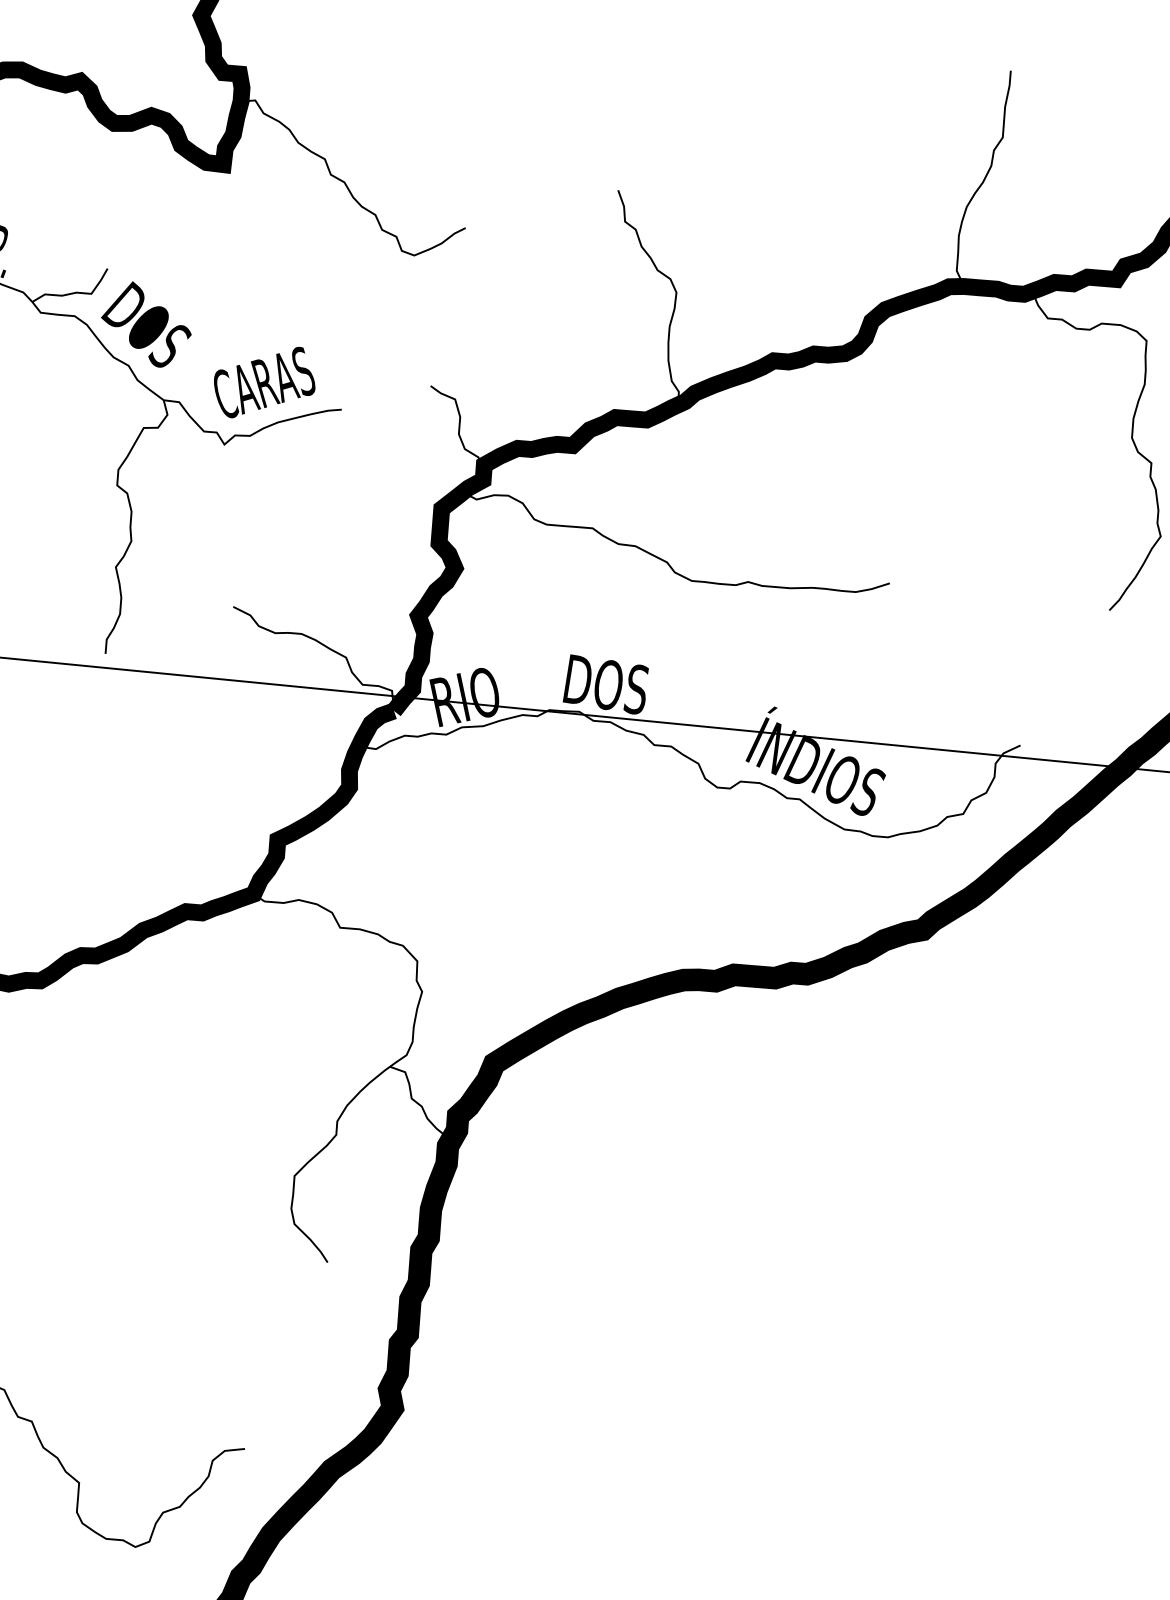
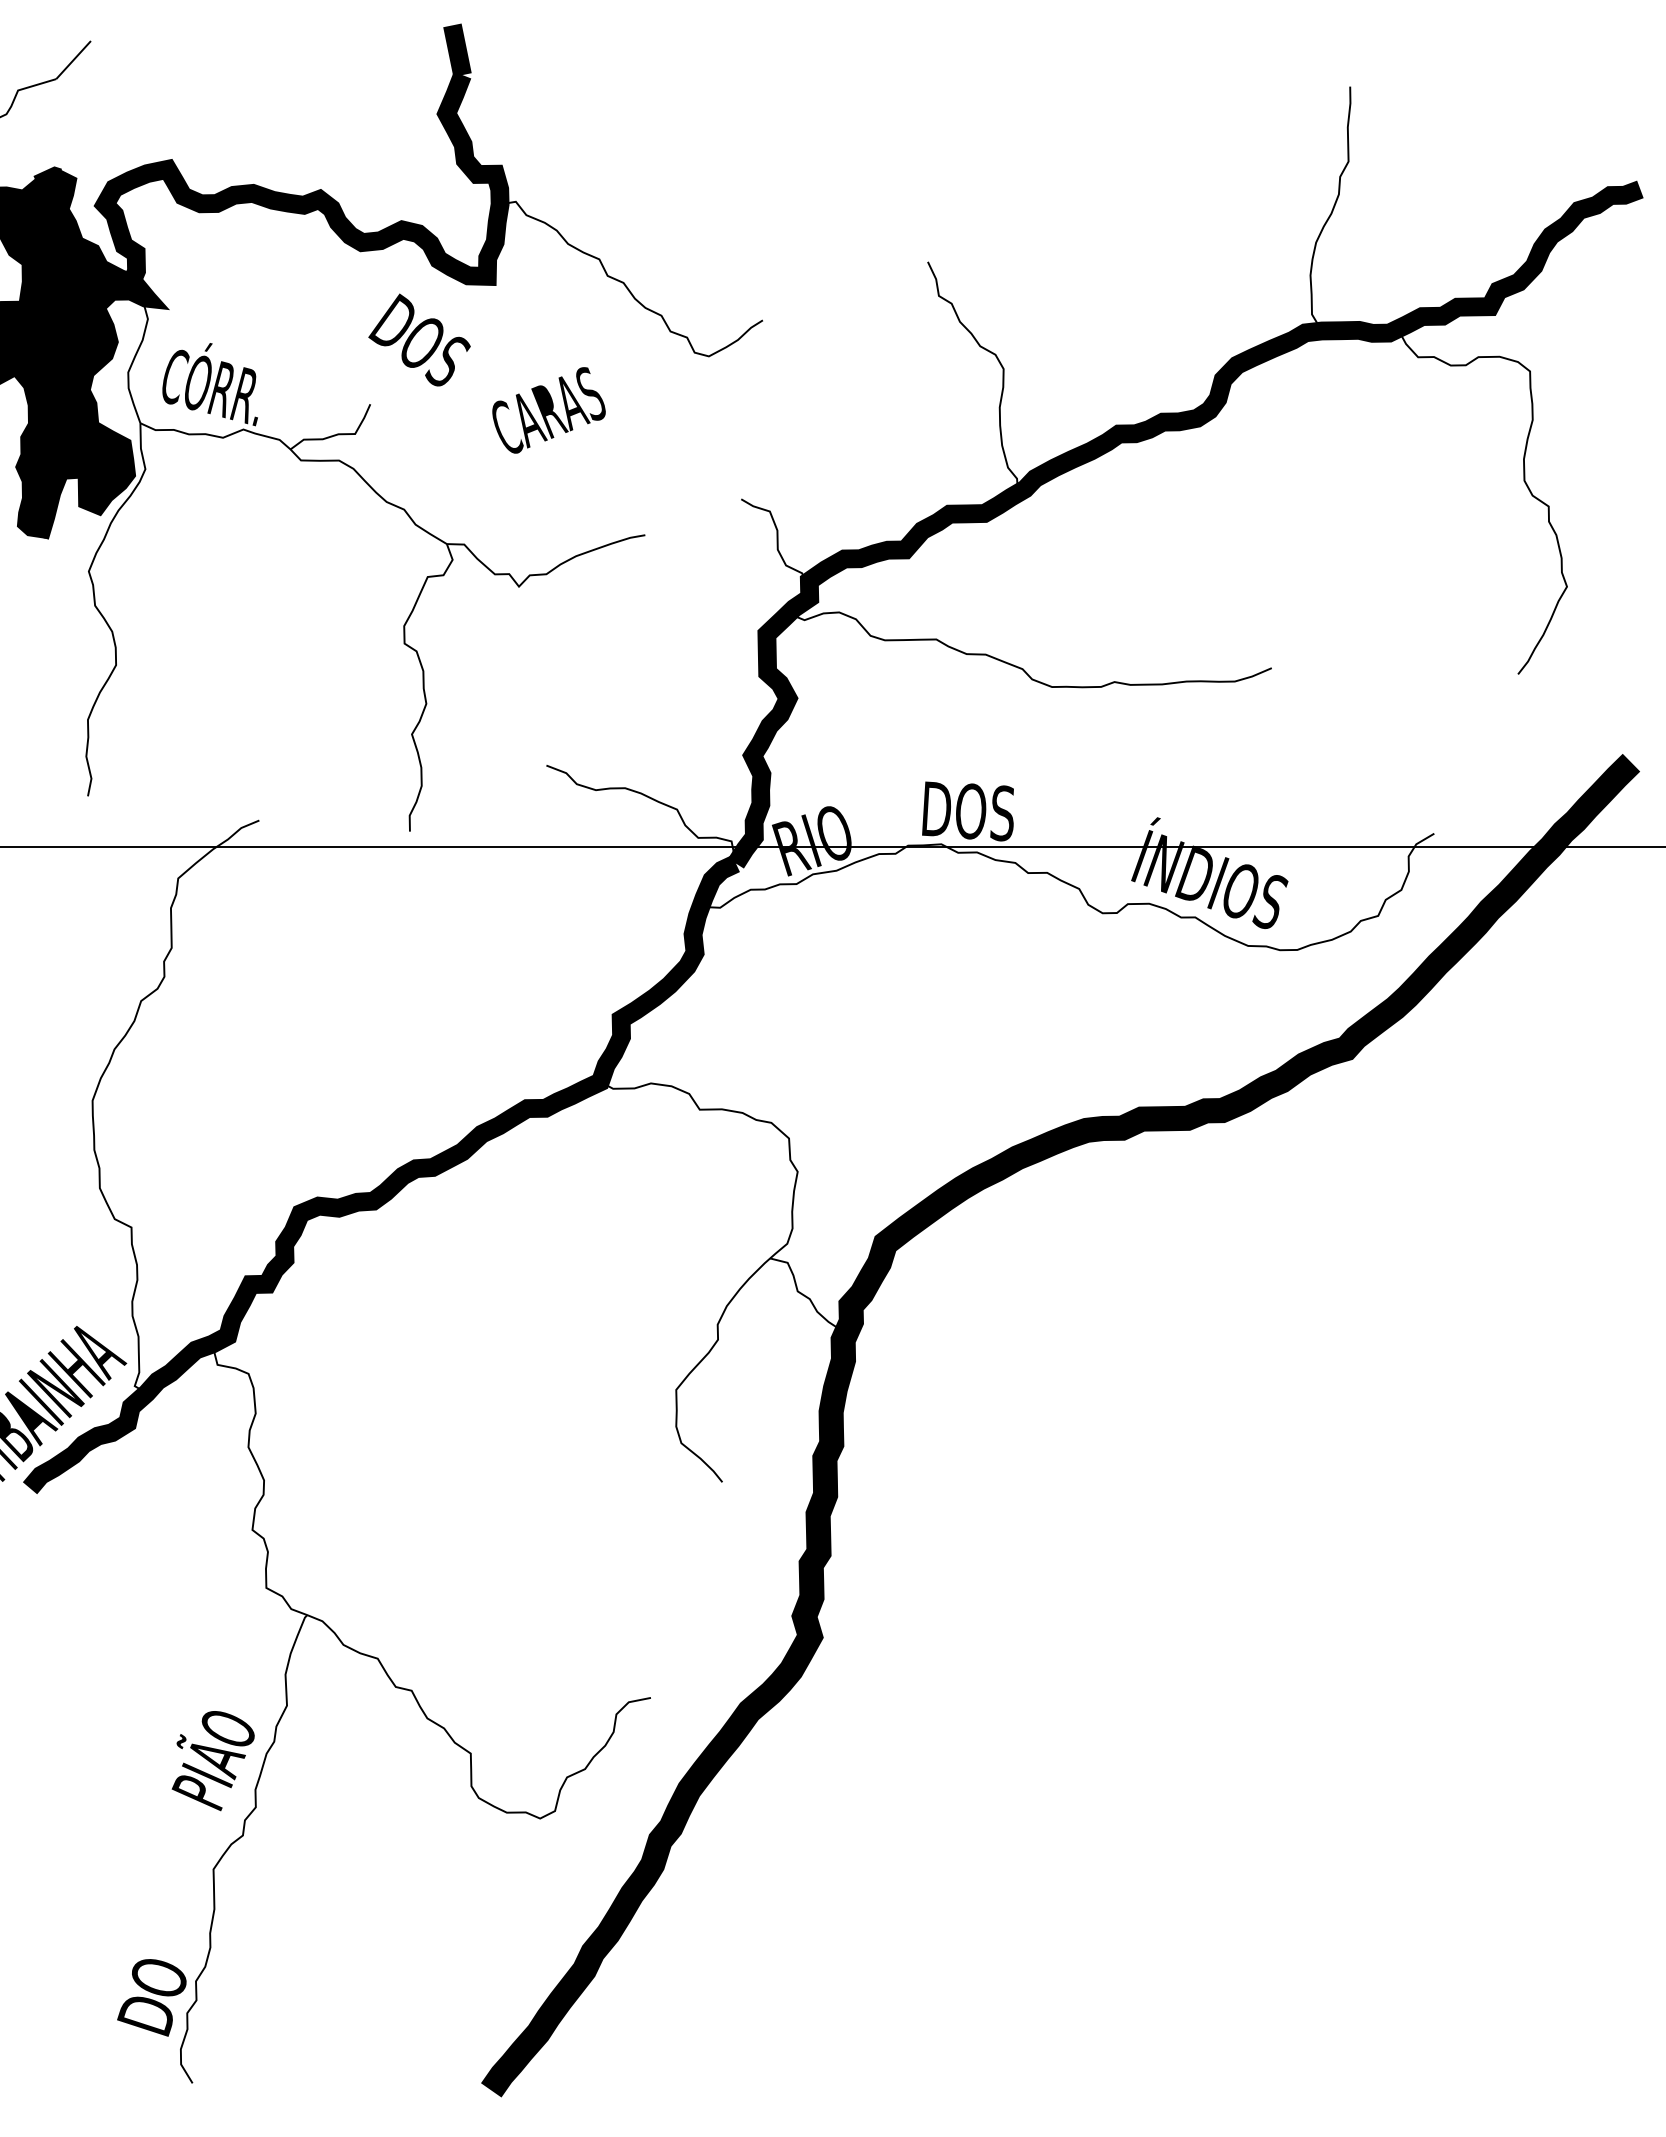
text: (146, 324) -> (419, 339), moved
text: (264, 382) -> (548, 410), moved

